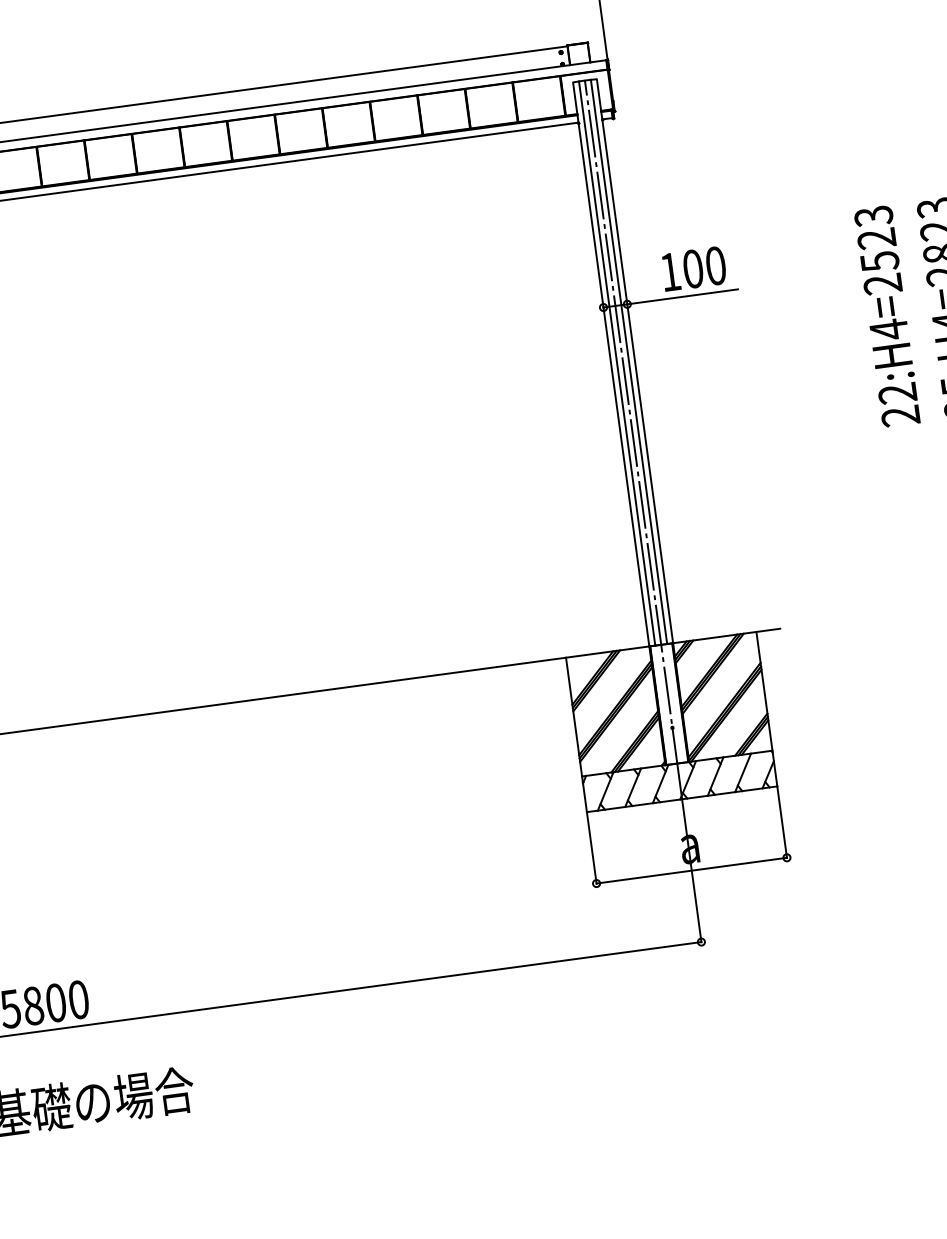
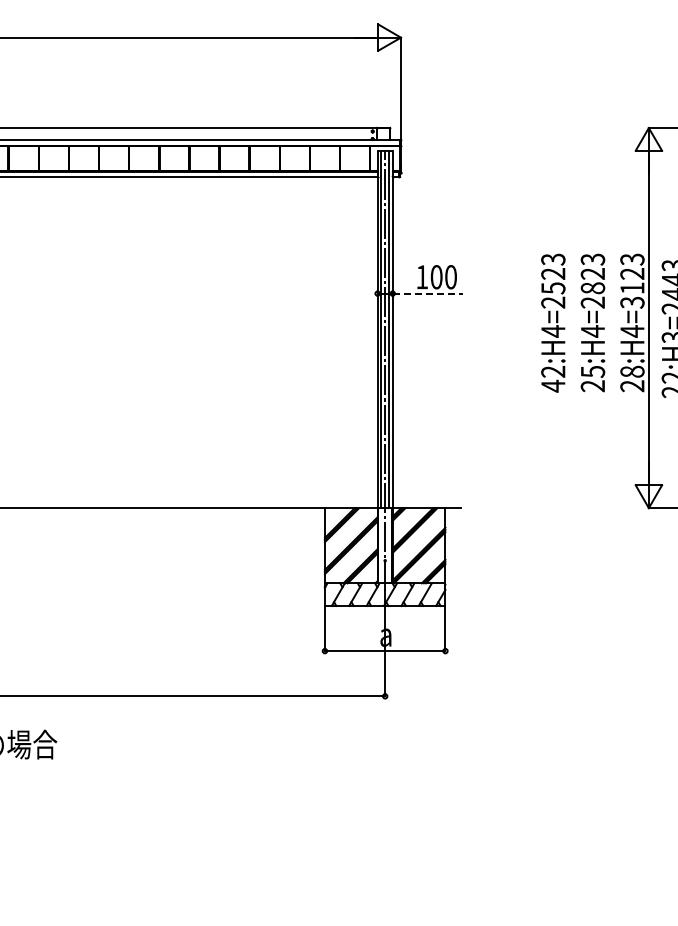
line: (683, 296) -> (428, 293), solid -> dashed
text: (900, 415) -> (553, 385), 22:H4=2523 -> 42:H4=2523

